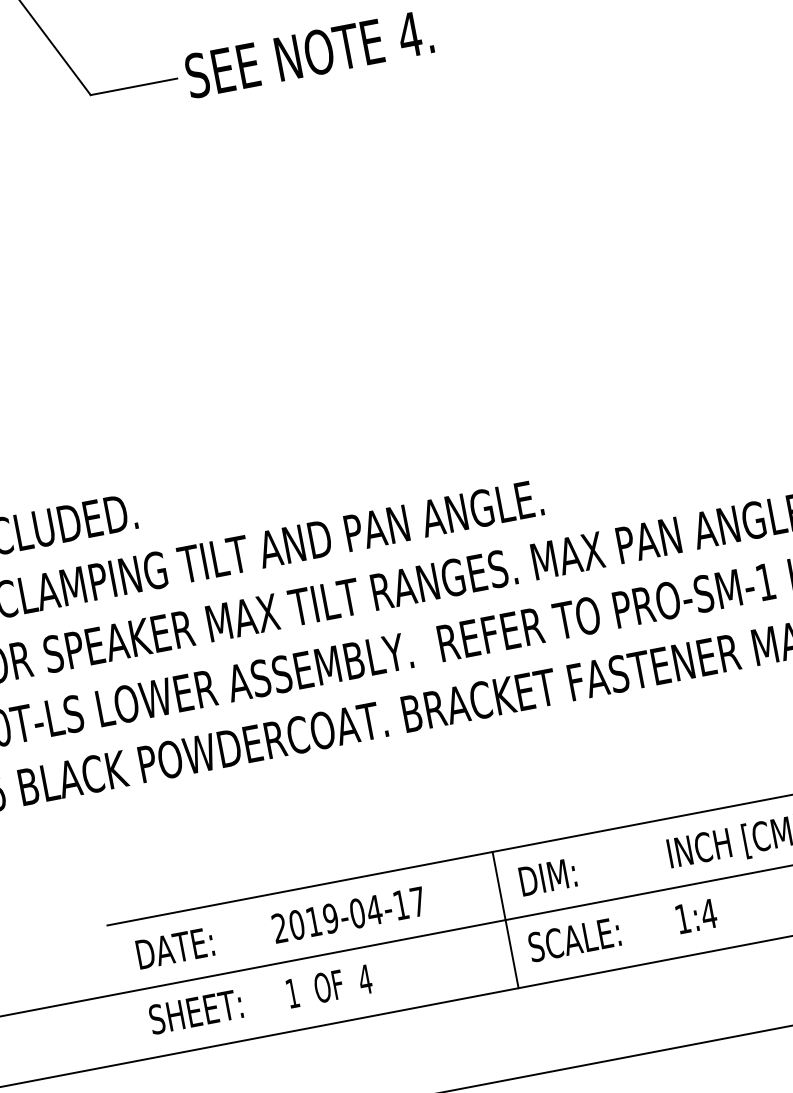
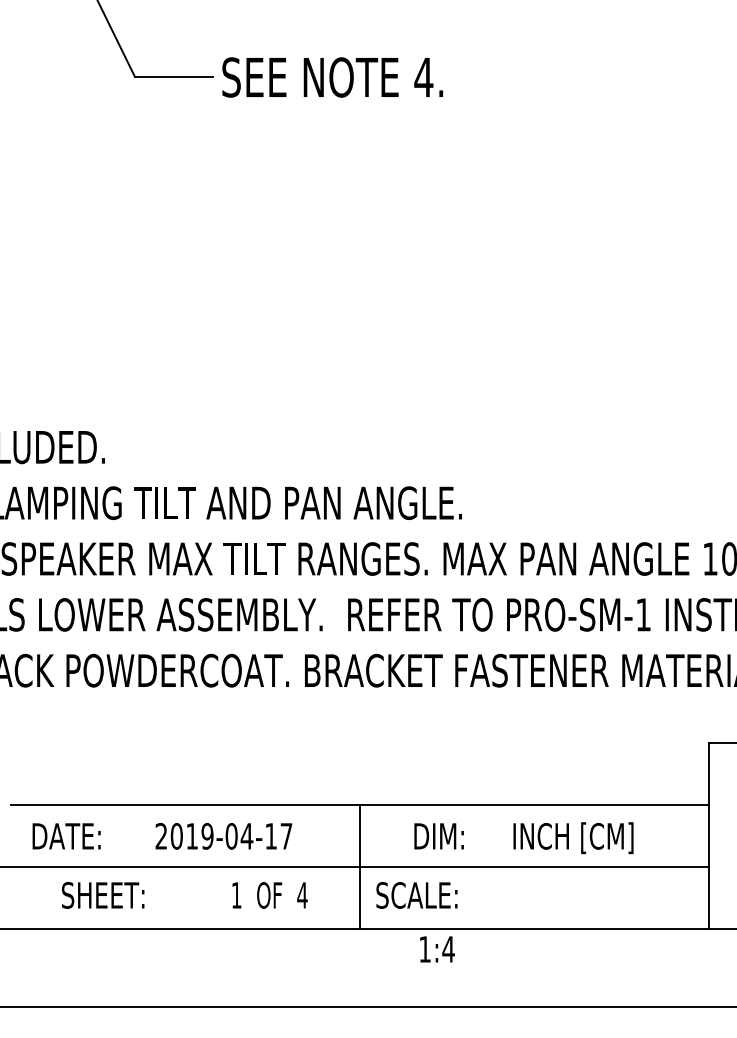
text: (547, 877) -> (438, 836), moved
text: (696, 916) -> (437, 949), moved
text: (328, 986) -> (269, 895), moved
text: (196, 1011) -> (103, 895), moved

